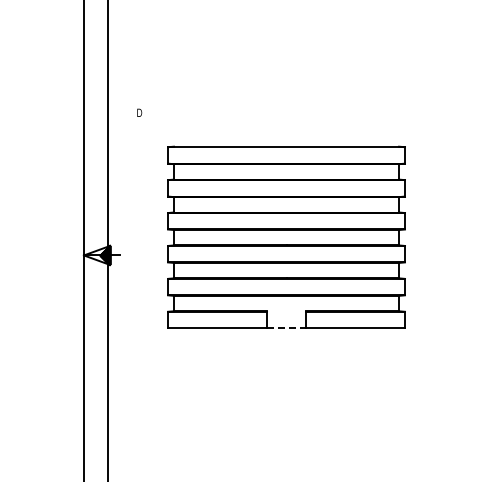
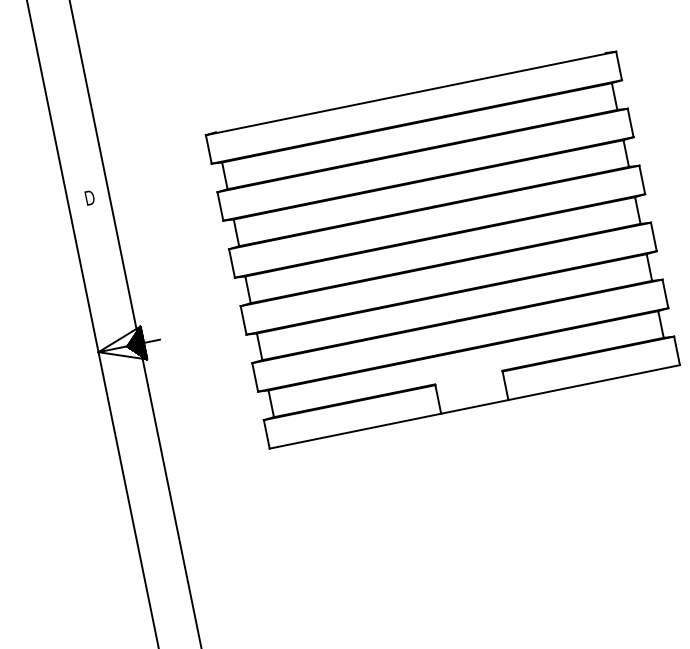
text: (139, 112) -> (89, 197), moved
line: (287, 328) -> (476, 406), dashed -> solid

